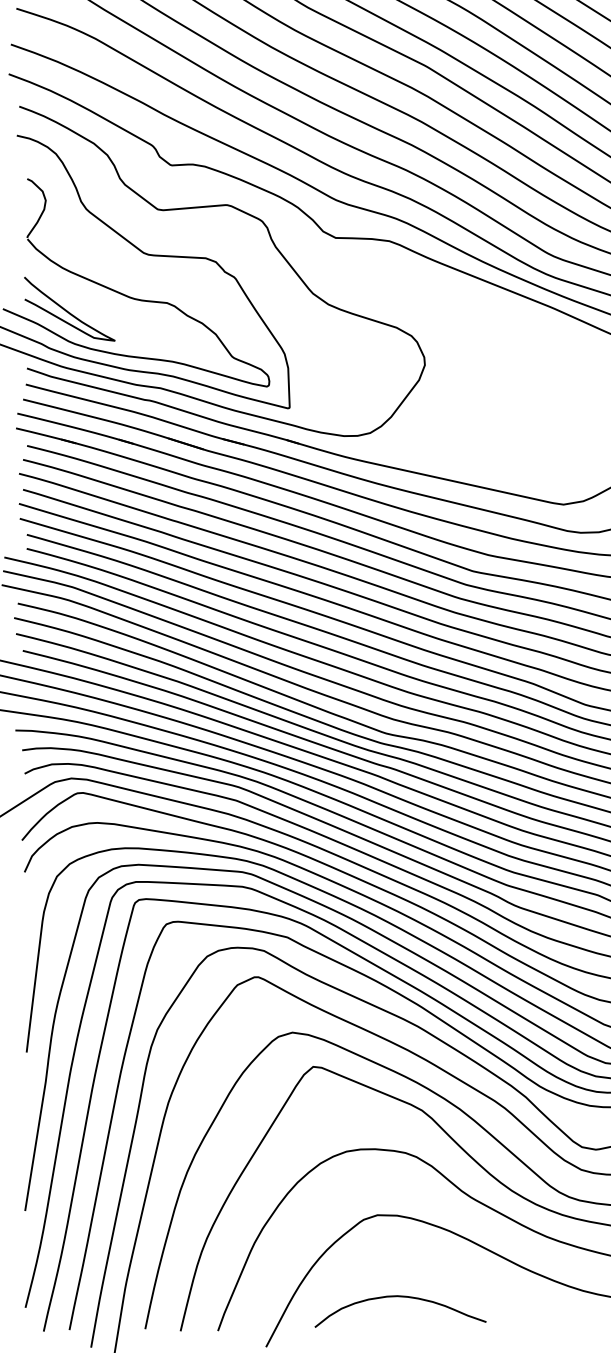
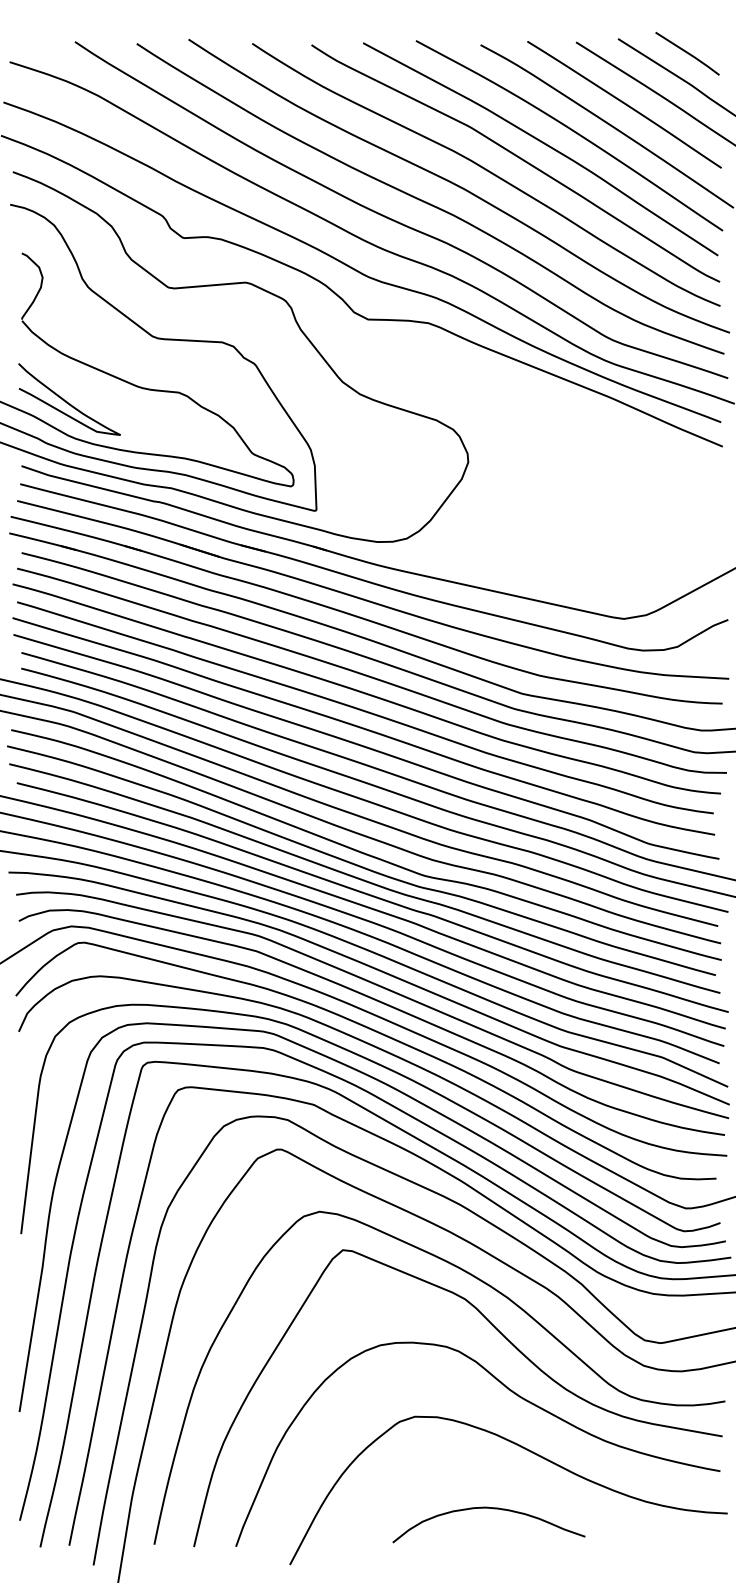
curve: (404, 1297) -> (493, 1509), moved

